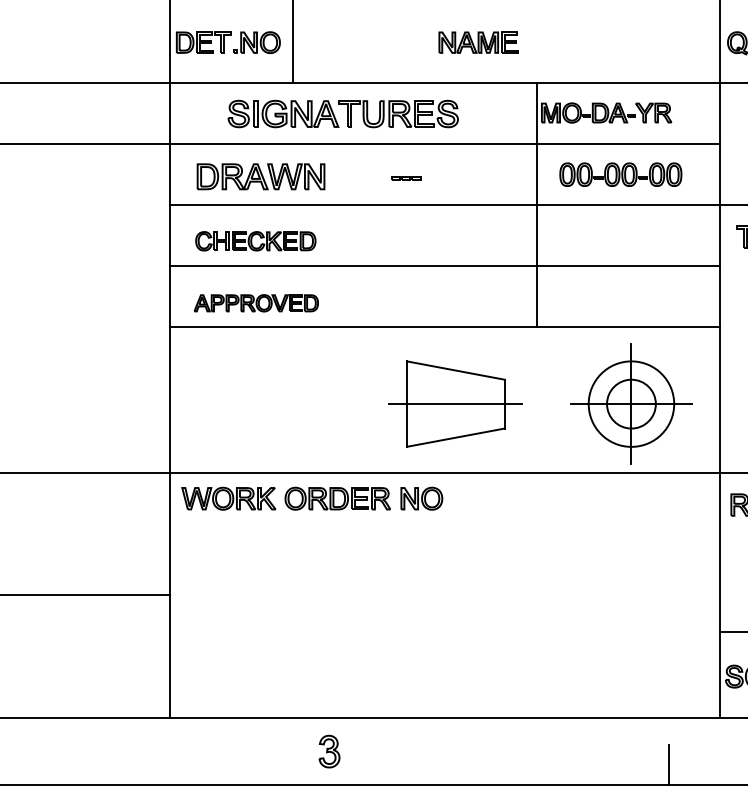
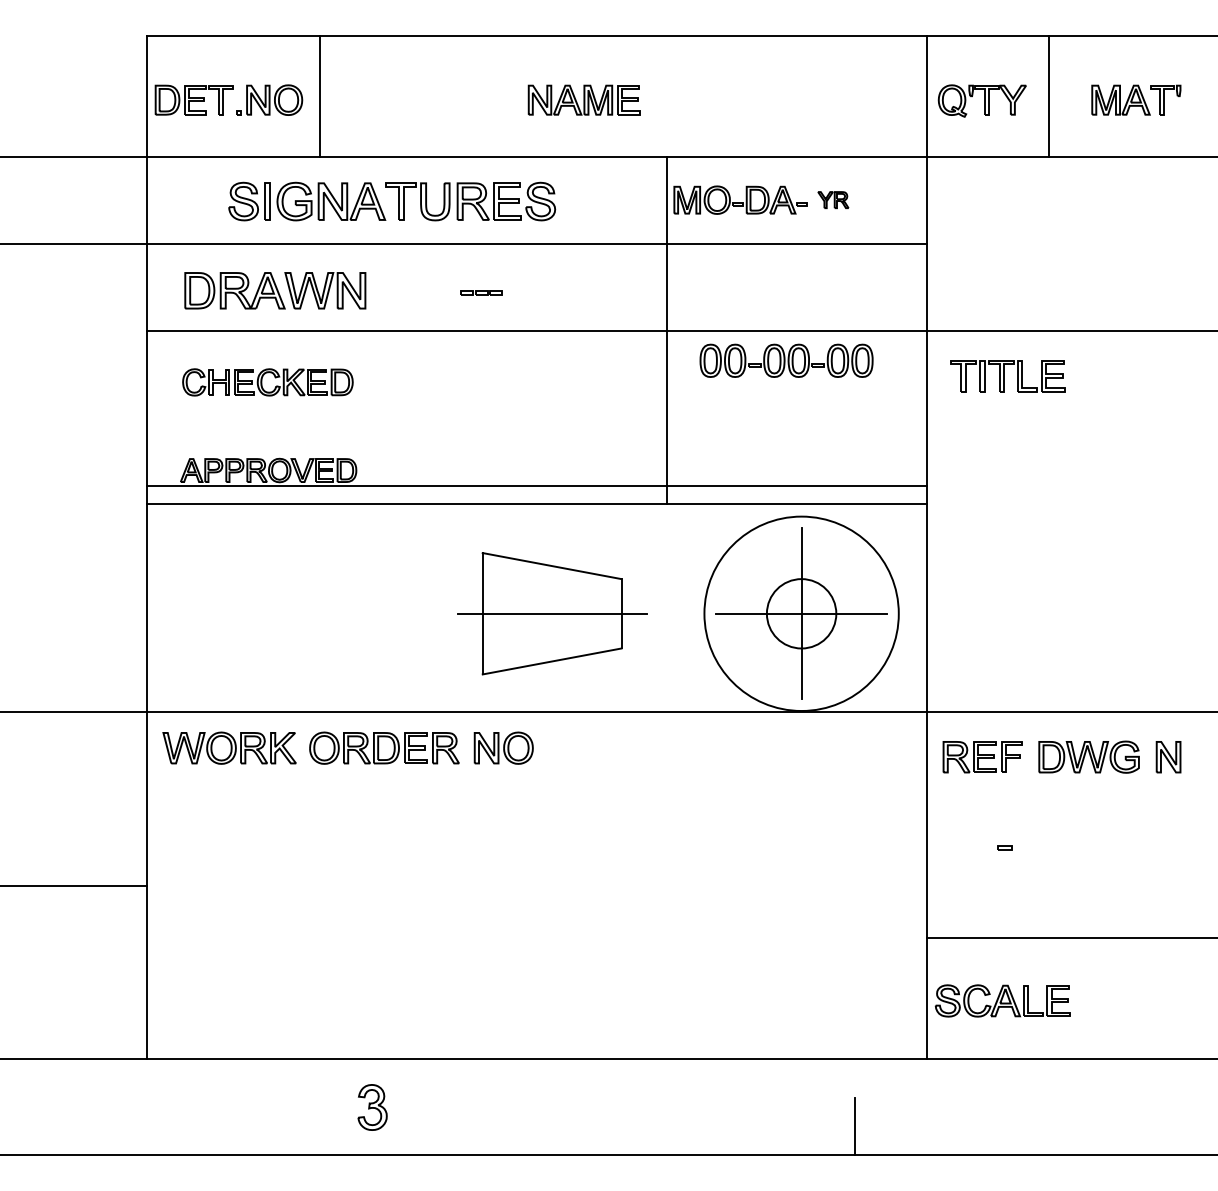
part: (653, 112) -> (833, 199), size x0.6
part: (620, 174) -> (786, 360), moved
line: (444, 265) -> (536, 486), moved
circle: (631, 403) -> (801, 613), size x1.6

